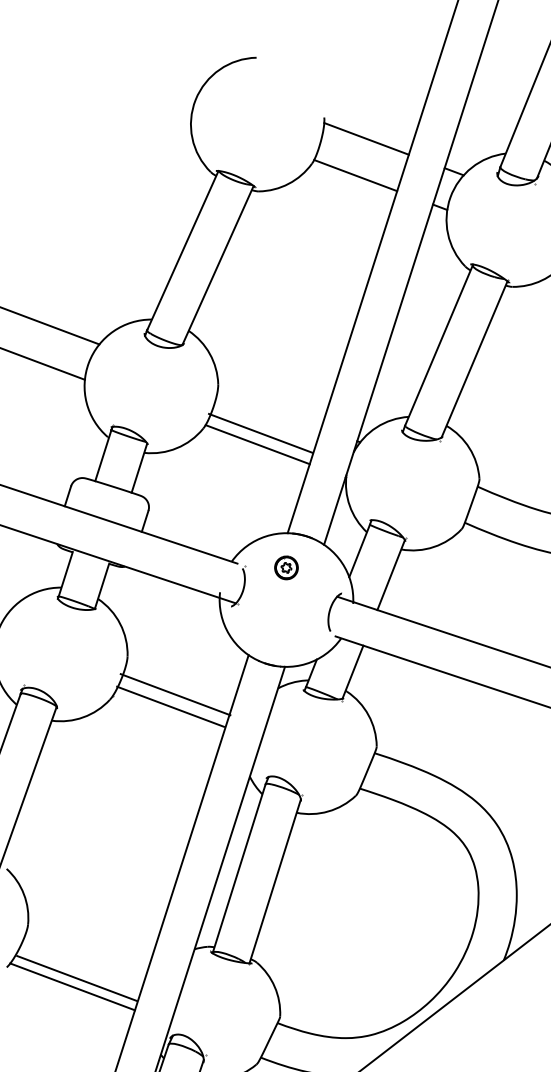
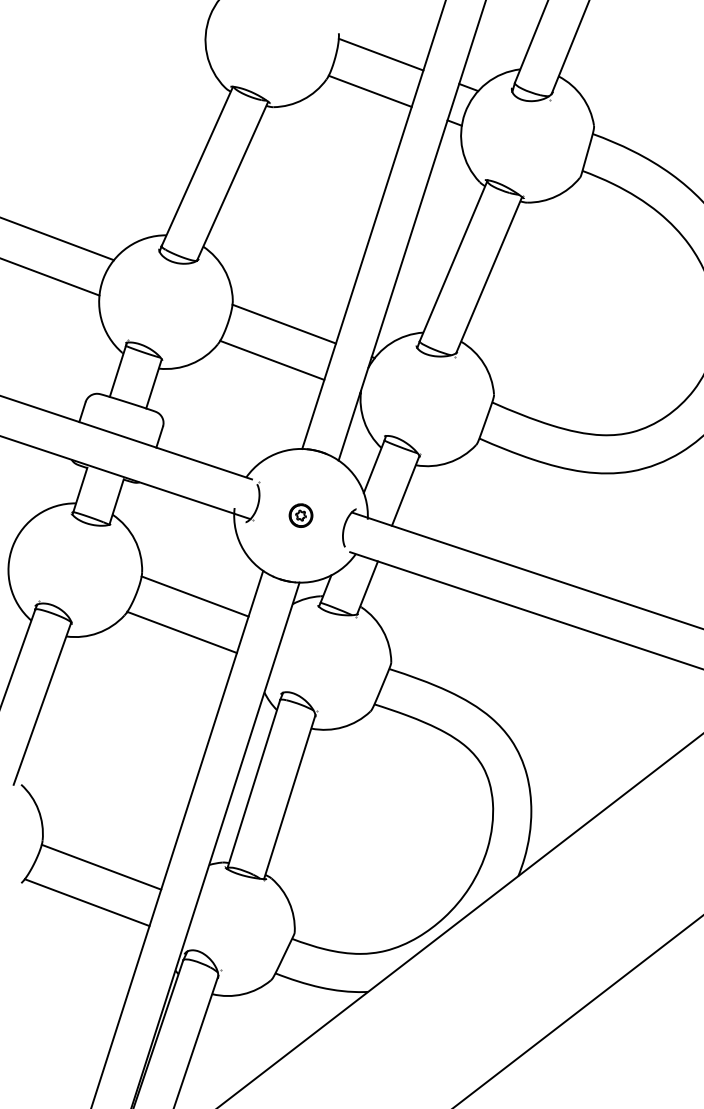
line: (260, 432) -> (284, 323), moved
part: (285, 567) -> (300, 515), moved
line: (174, 694) -> (181, 632), moved
line: (169, 706) -> (194, 596), moved
line: (76, 977) -> (101, 866), moved

